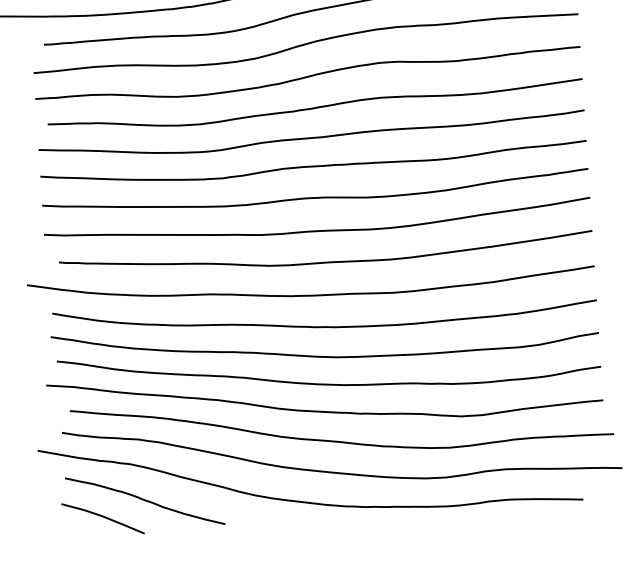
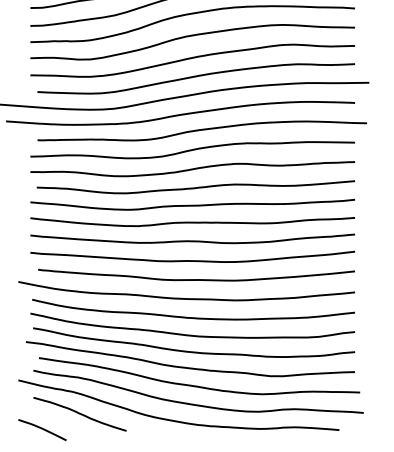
curve: (103, 517) -> (42, 429), moved

